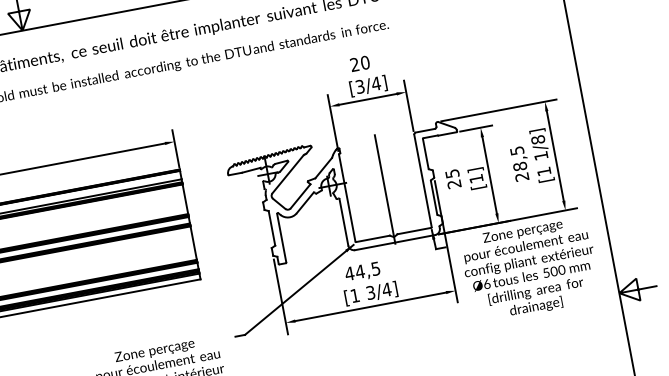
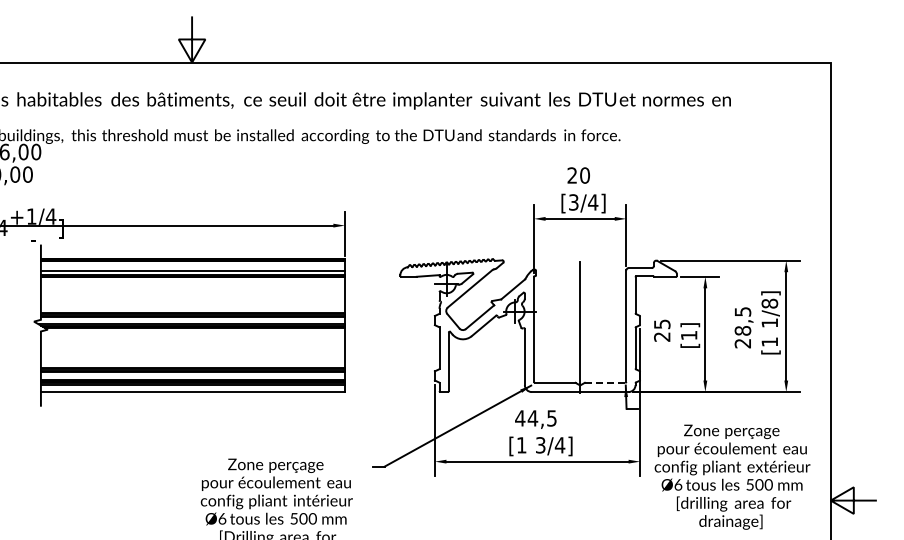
line: (413, 230) -> (604, 382), solid -> dashed
text: (530, 268) -> (732, 476), moved

